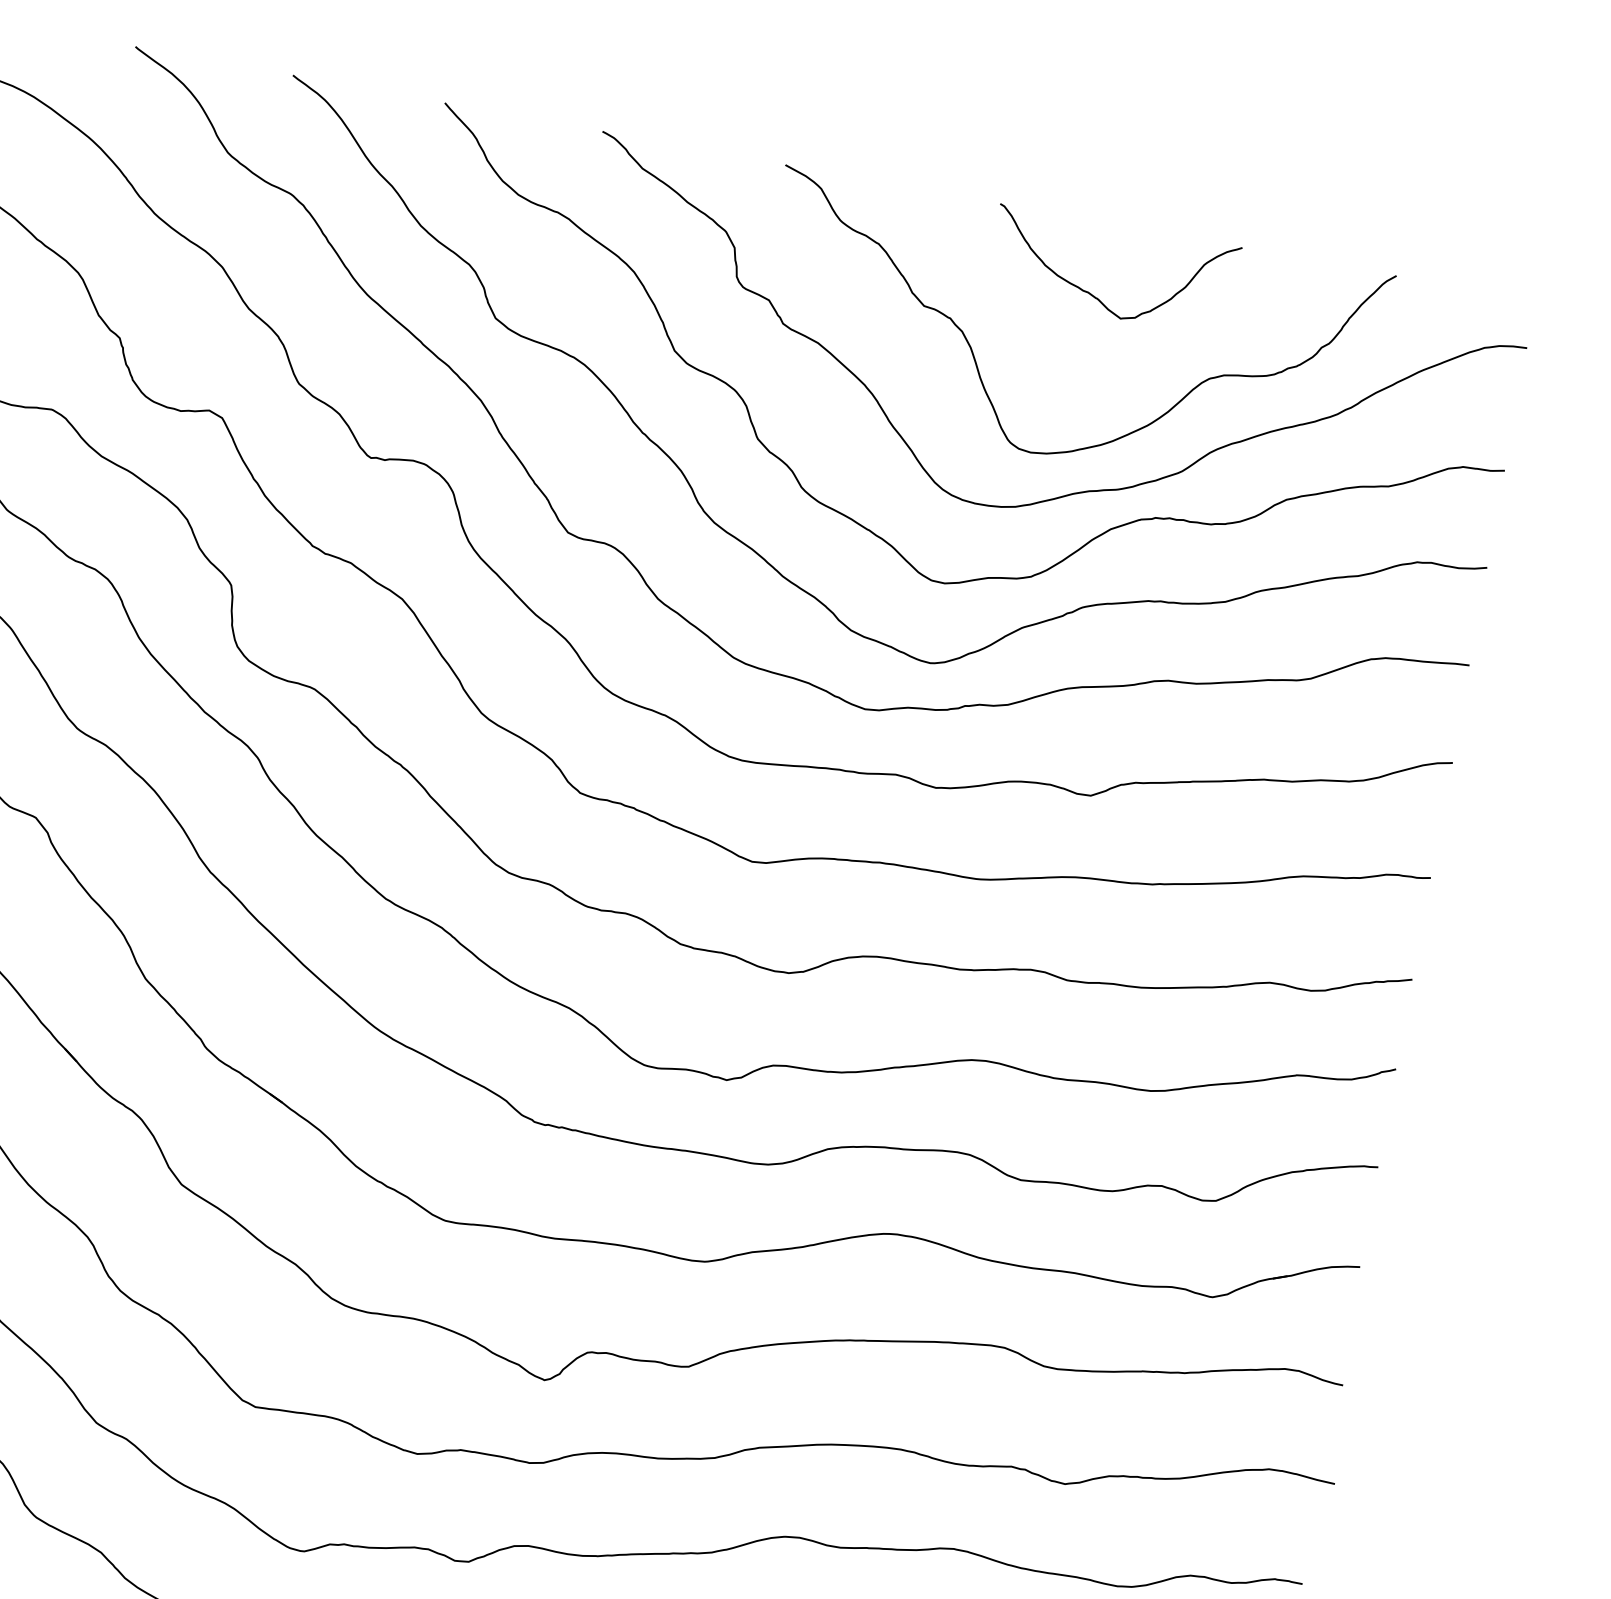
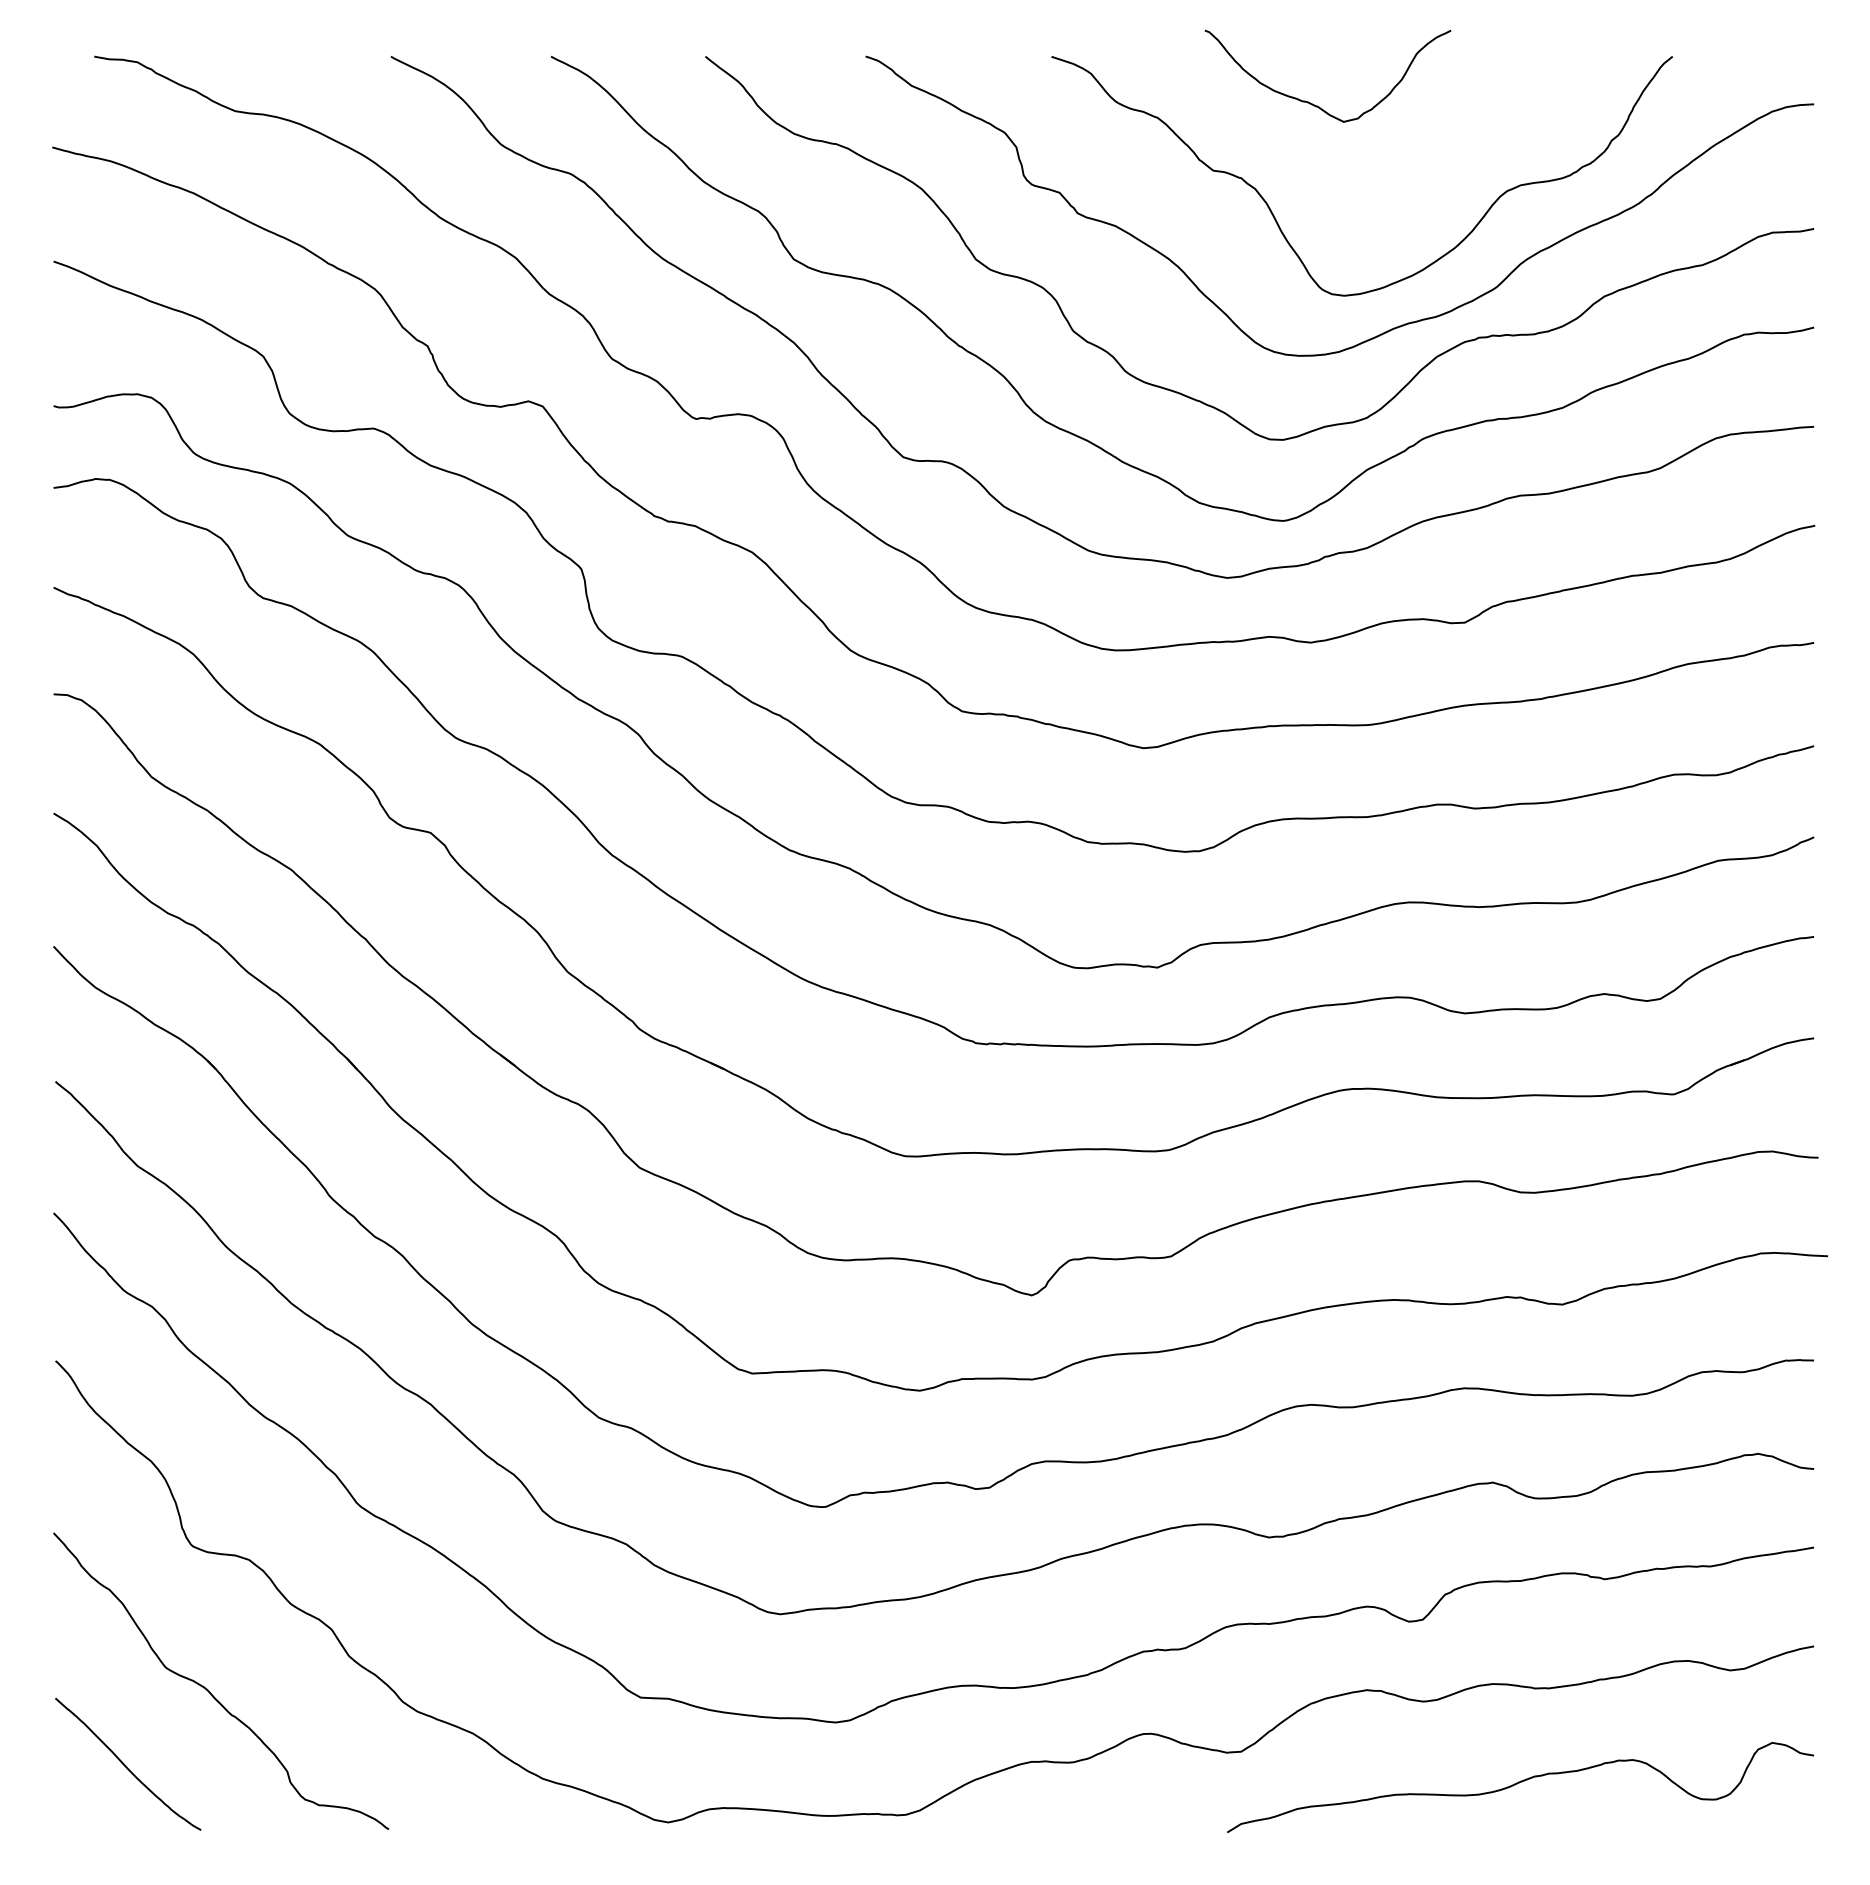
curve: (1097, 297) -> (1317, 105), moved

